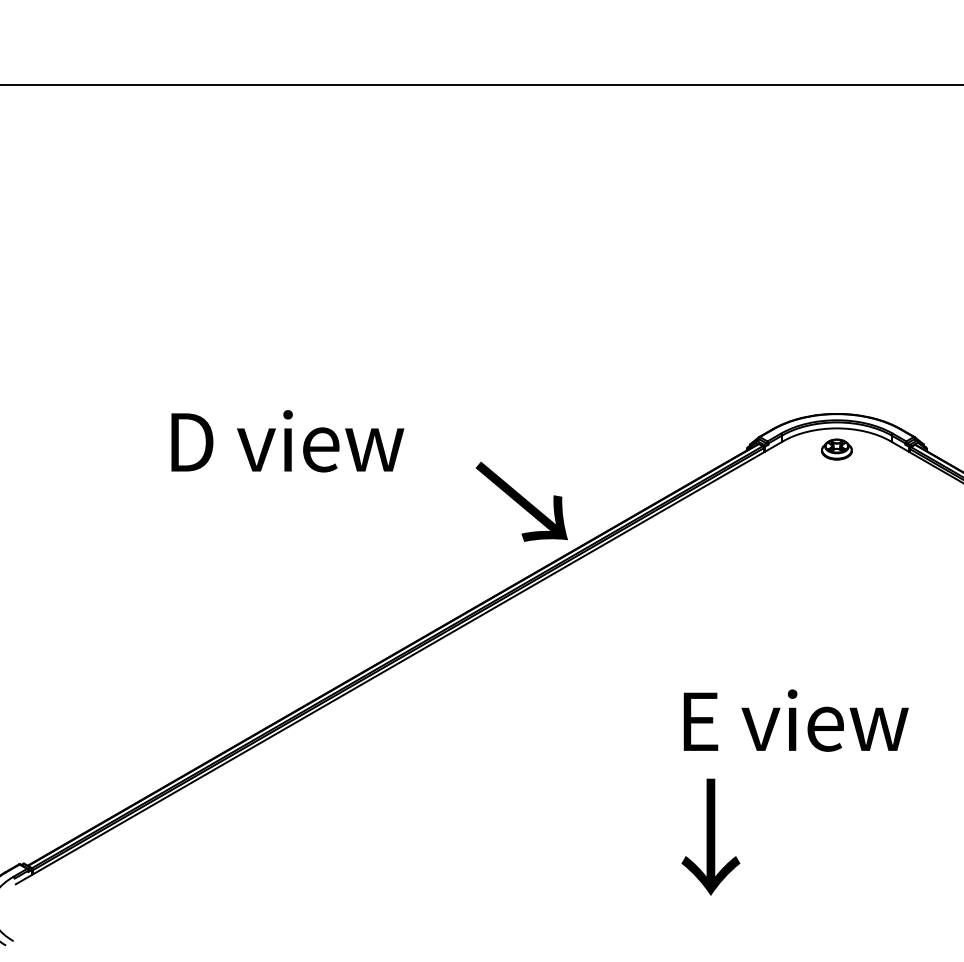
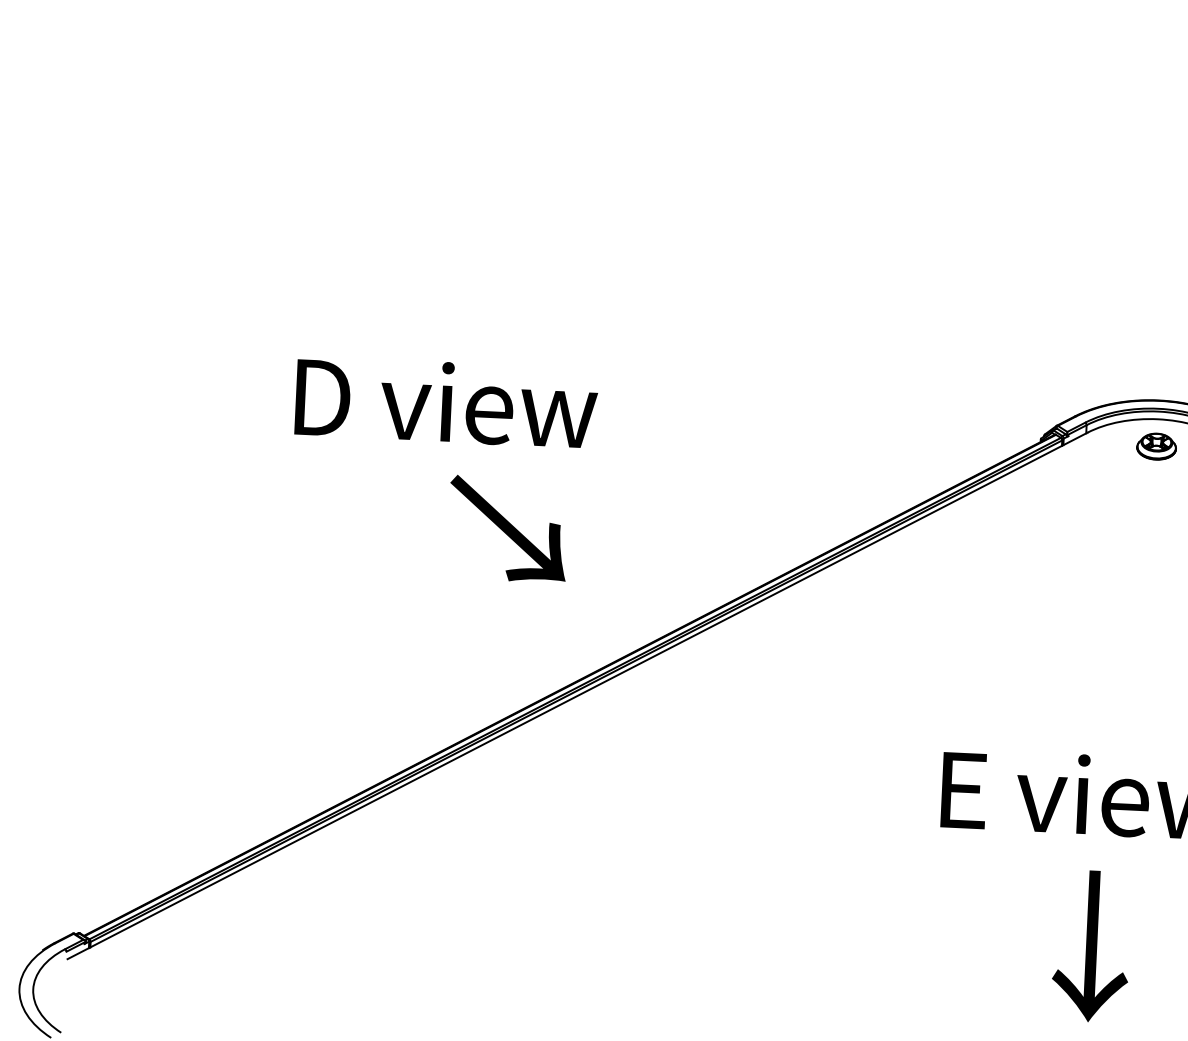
text: (521, 501) -> (507, 528), moved
text: (710, 836) -> (1091, 945), moved

